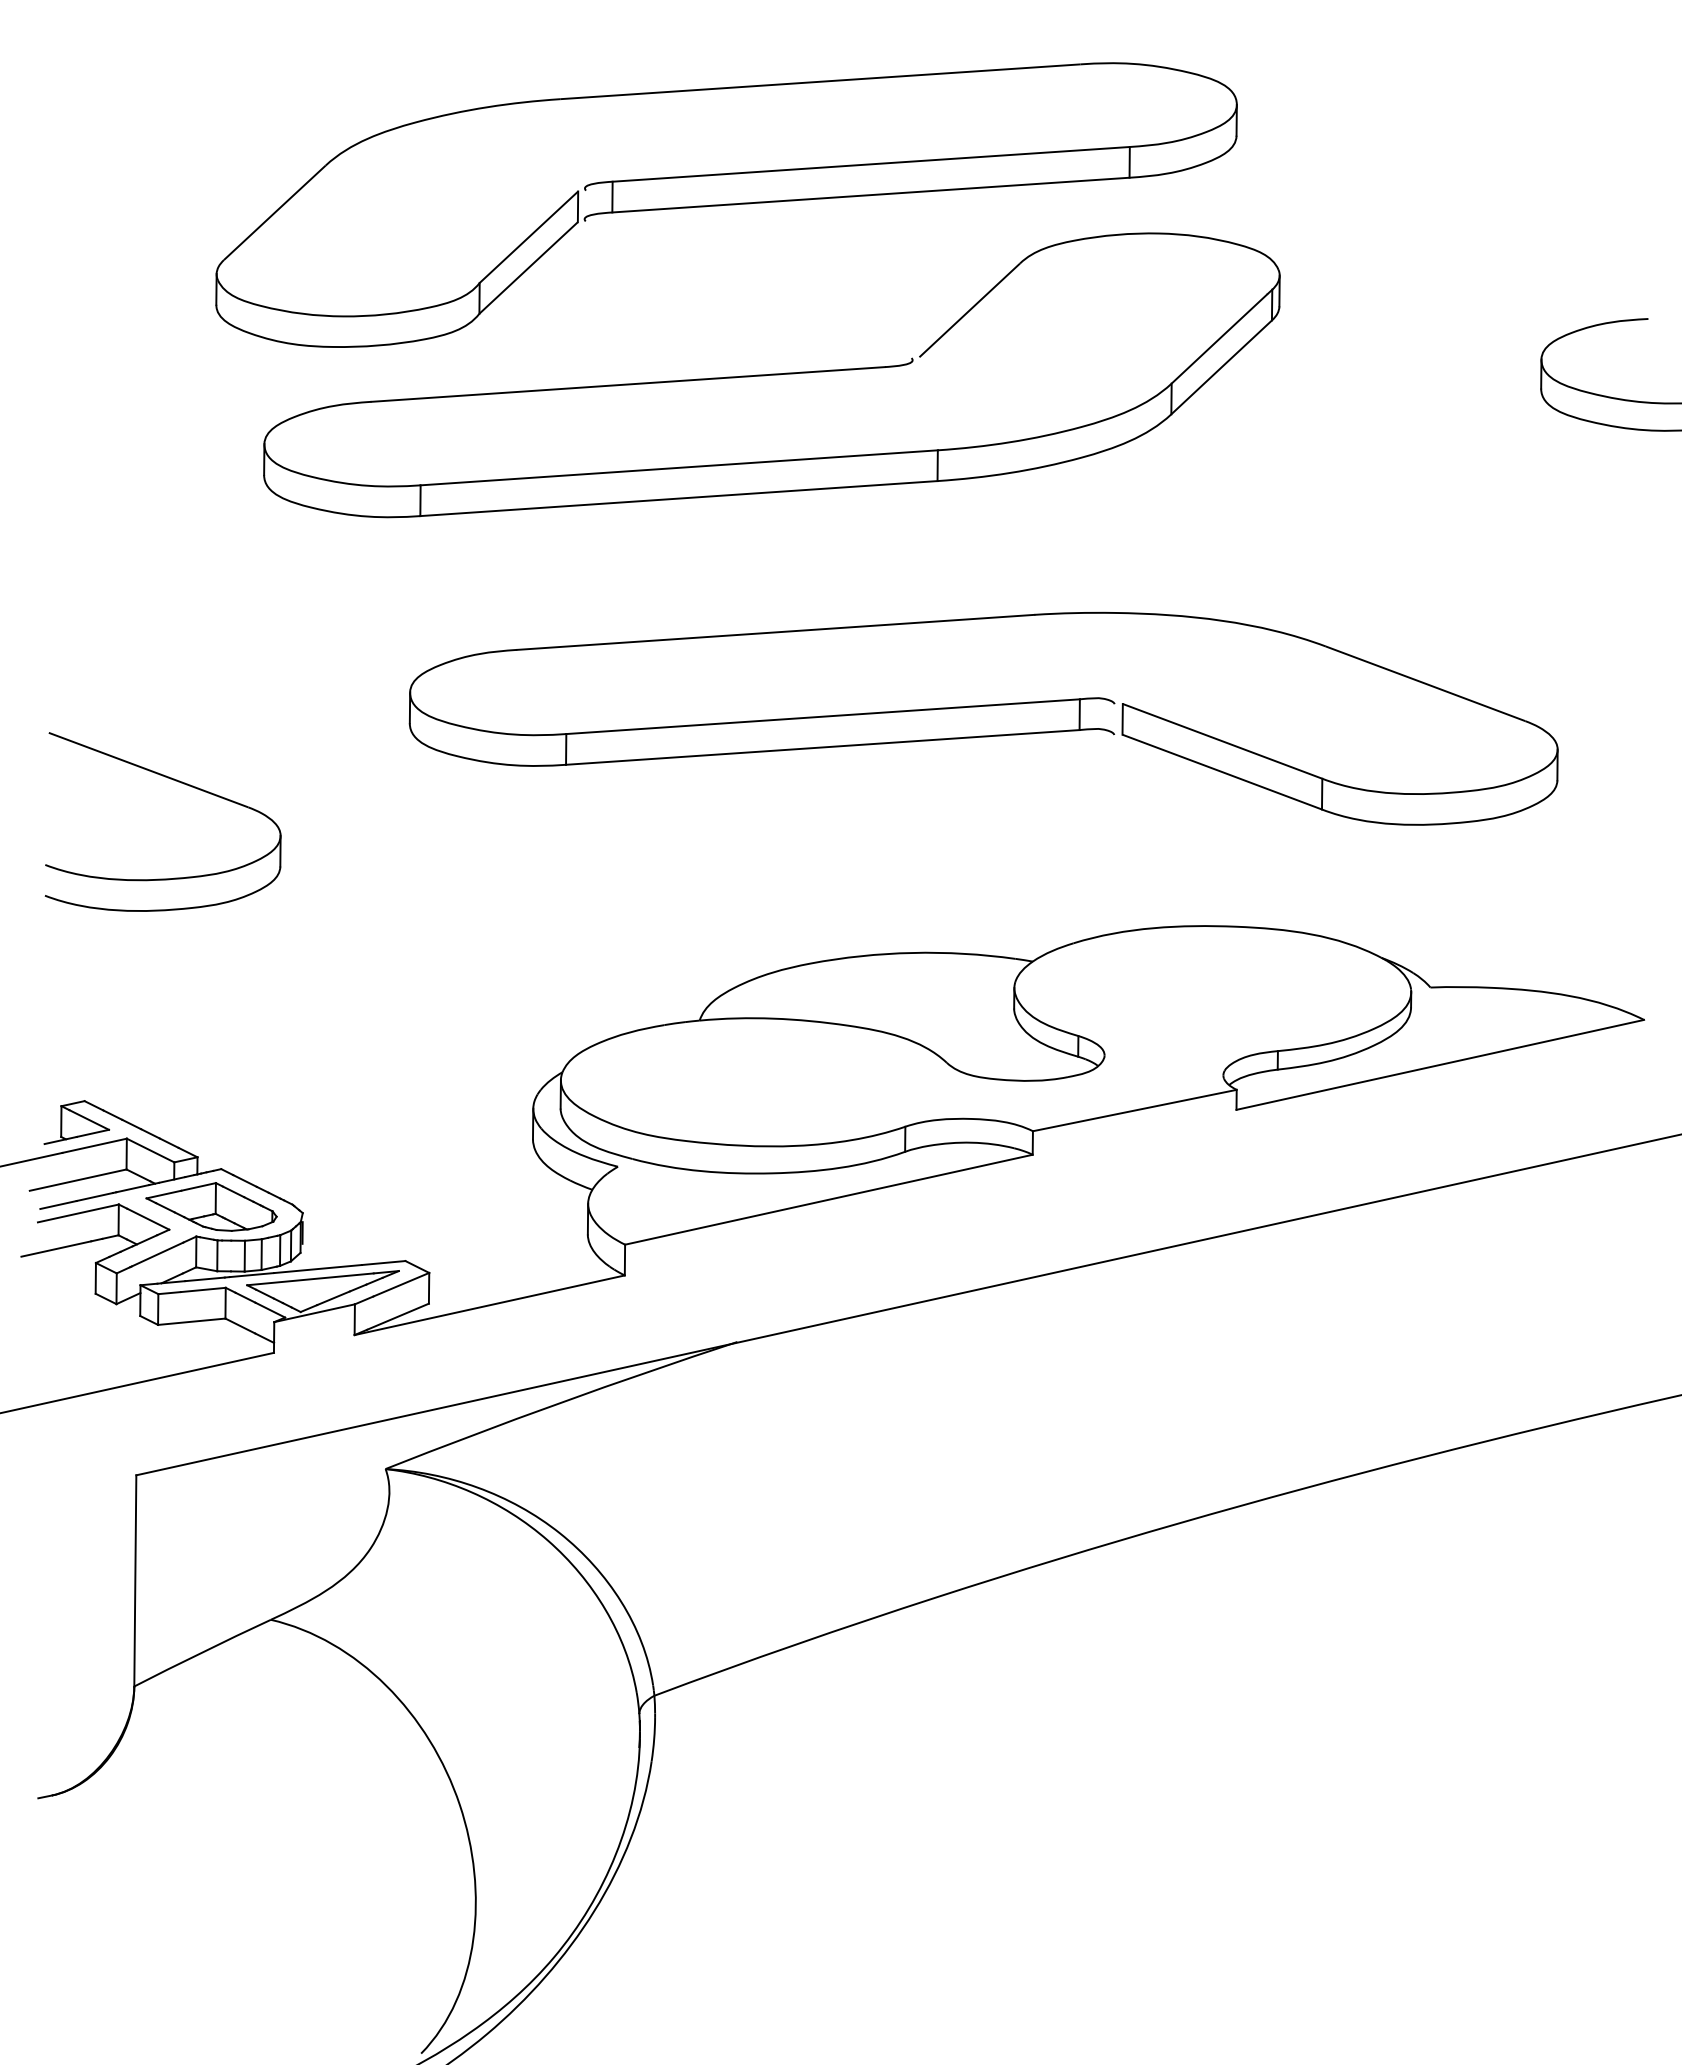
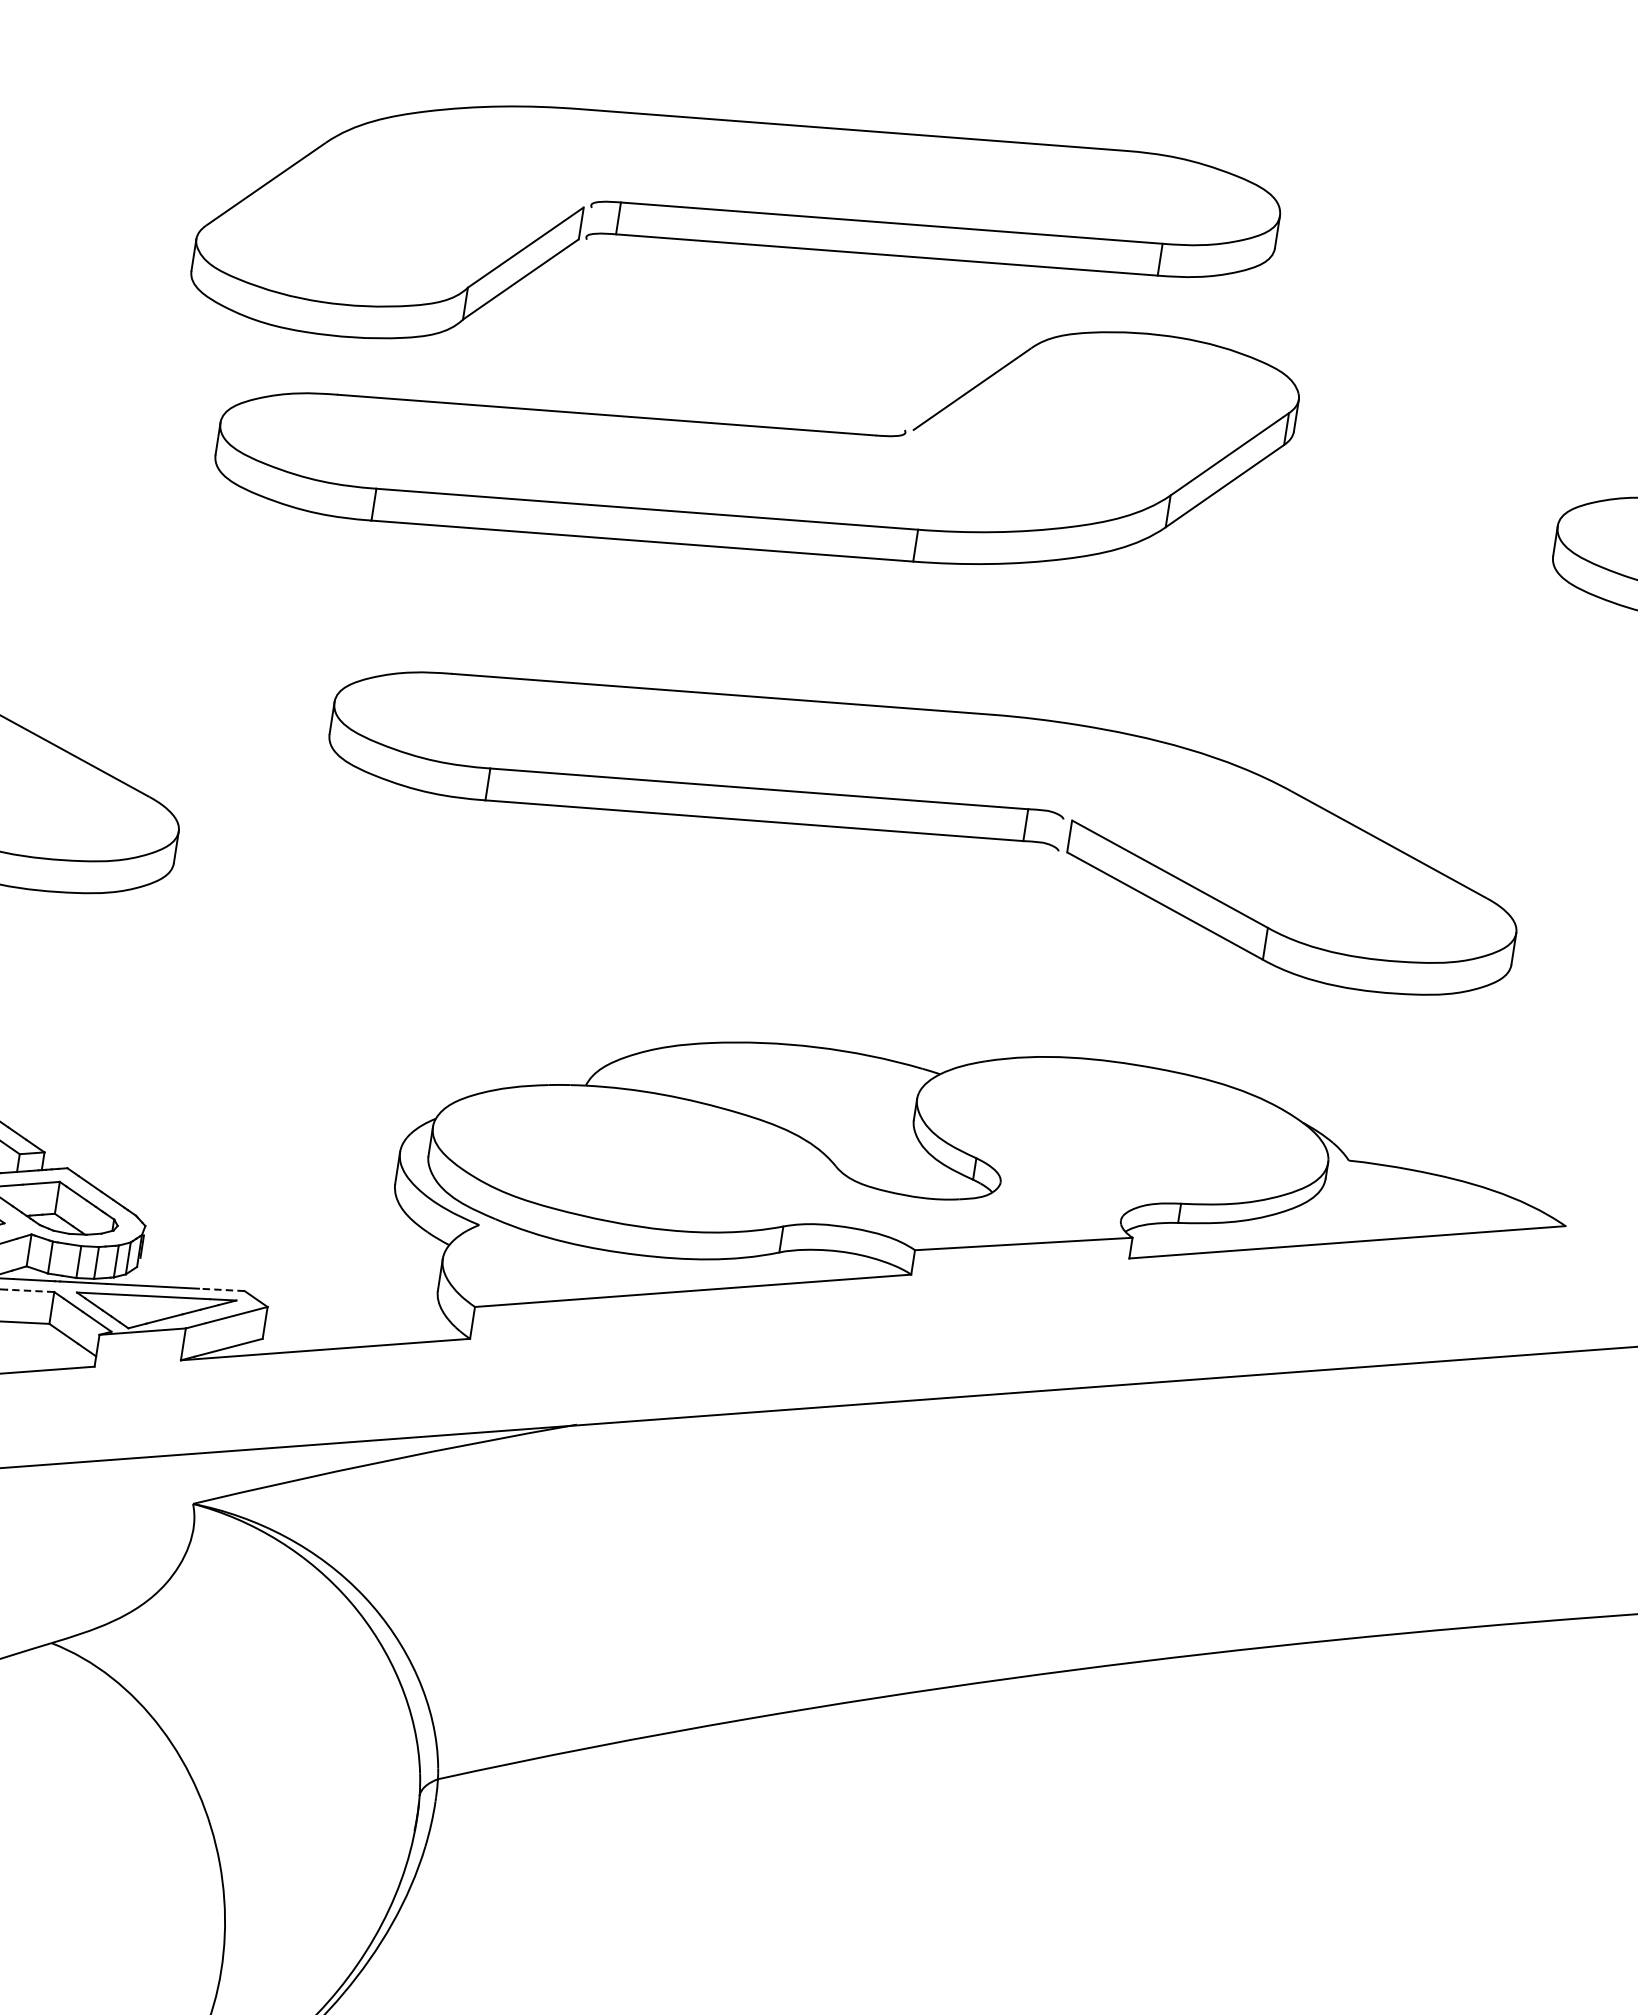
line: (383, 1263) -> (221, 1290), solid -> dashed
line: (203, 1289) -> (30, 1290), solid -> dashed

